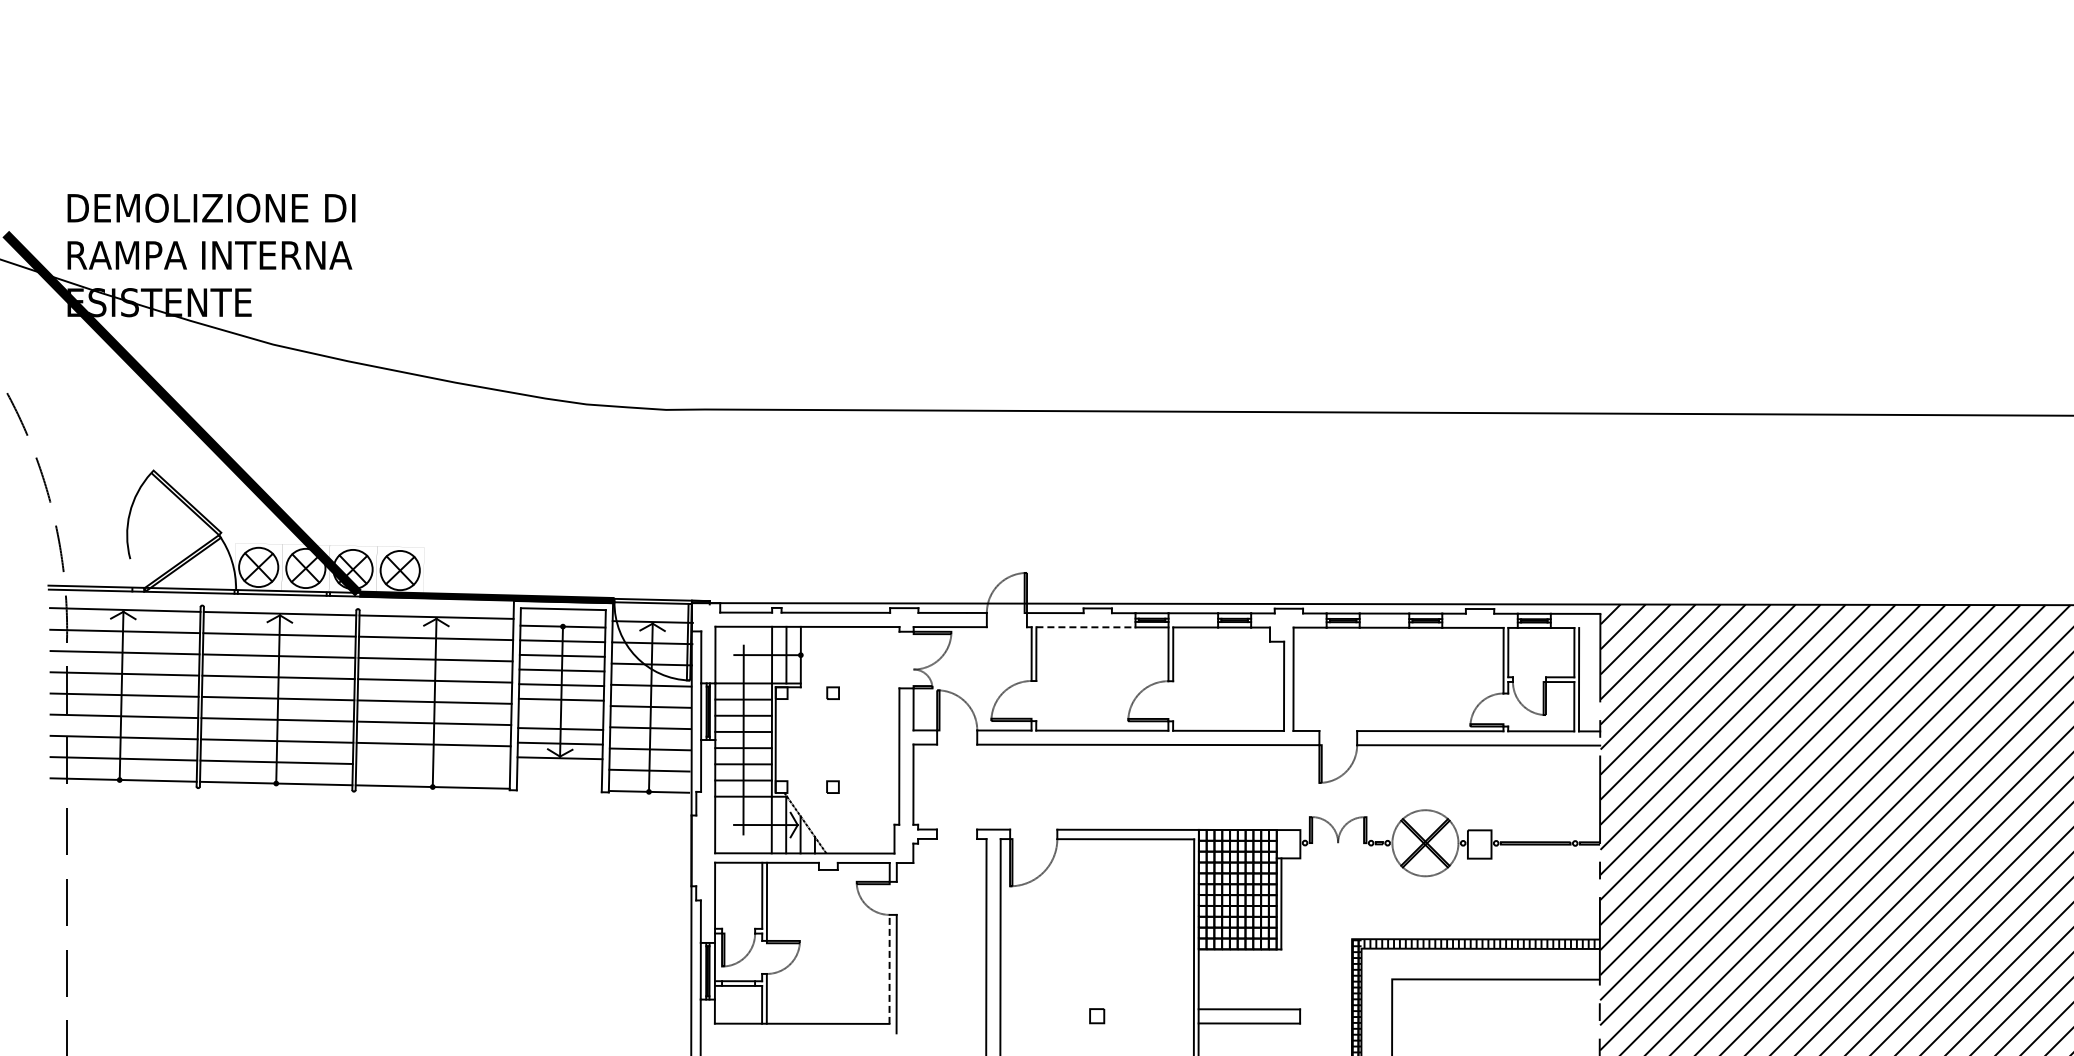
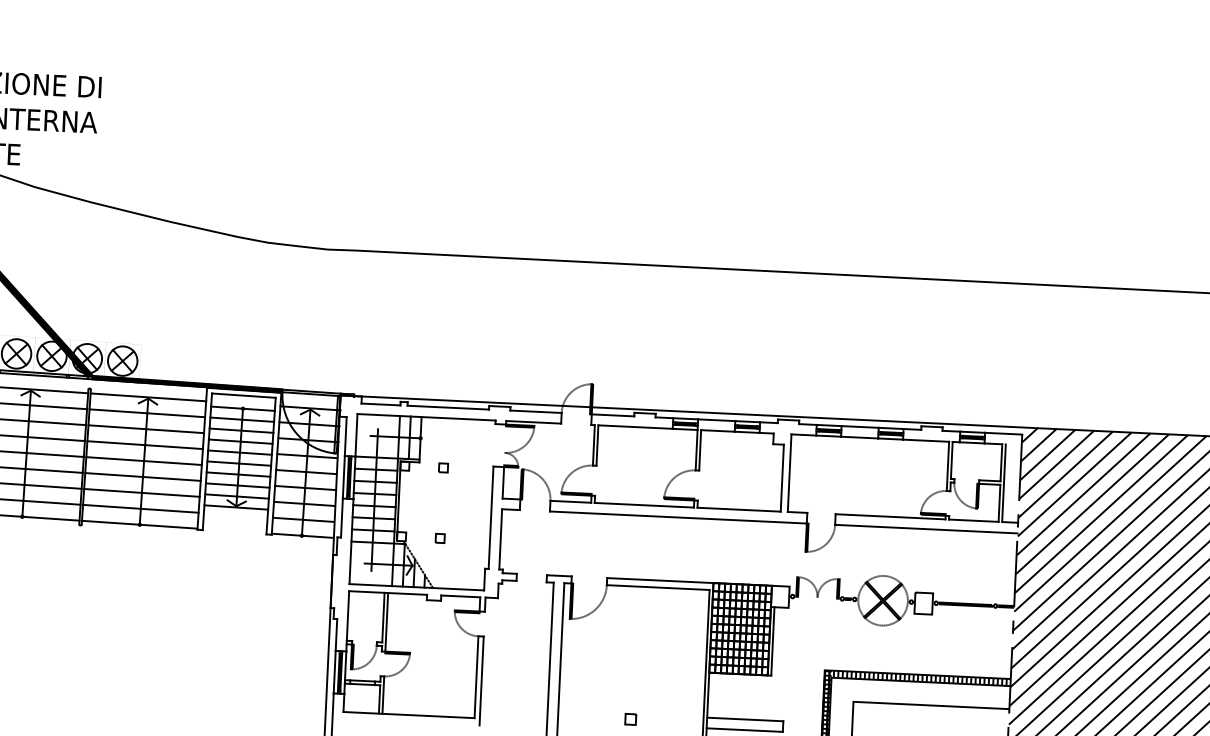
line: (1085, 627) -> (635, 427), dashed -> solid
line: (560, 714) -> (238, 474), added
line: (433, 765) -> (141, 508), added
line: (889, 969) -> (476, 677), dashed -> solid

